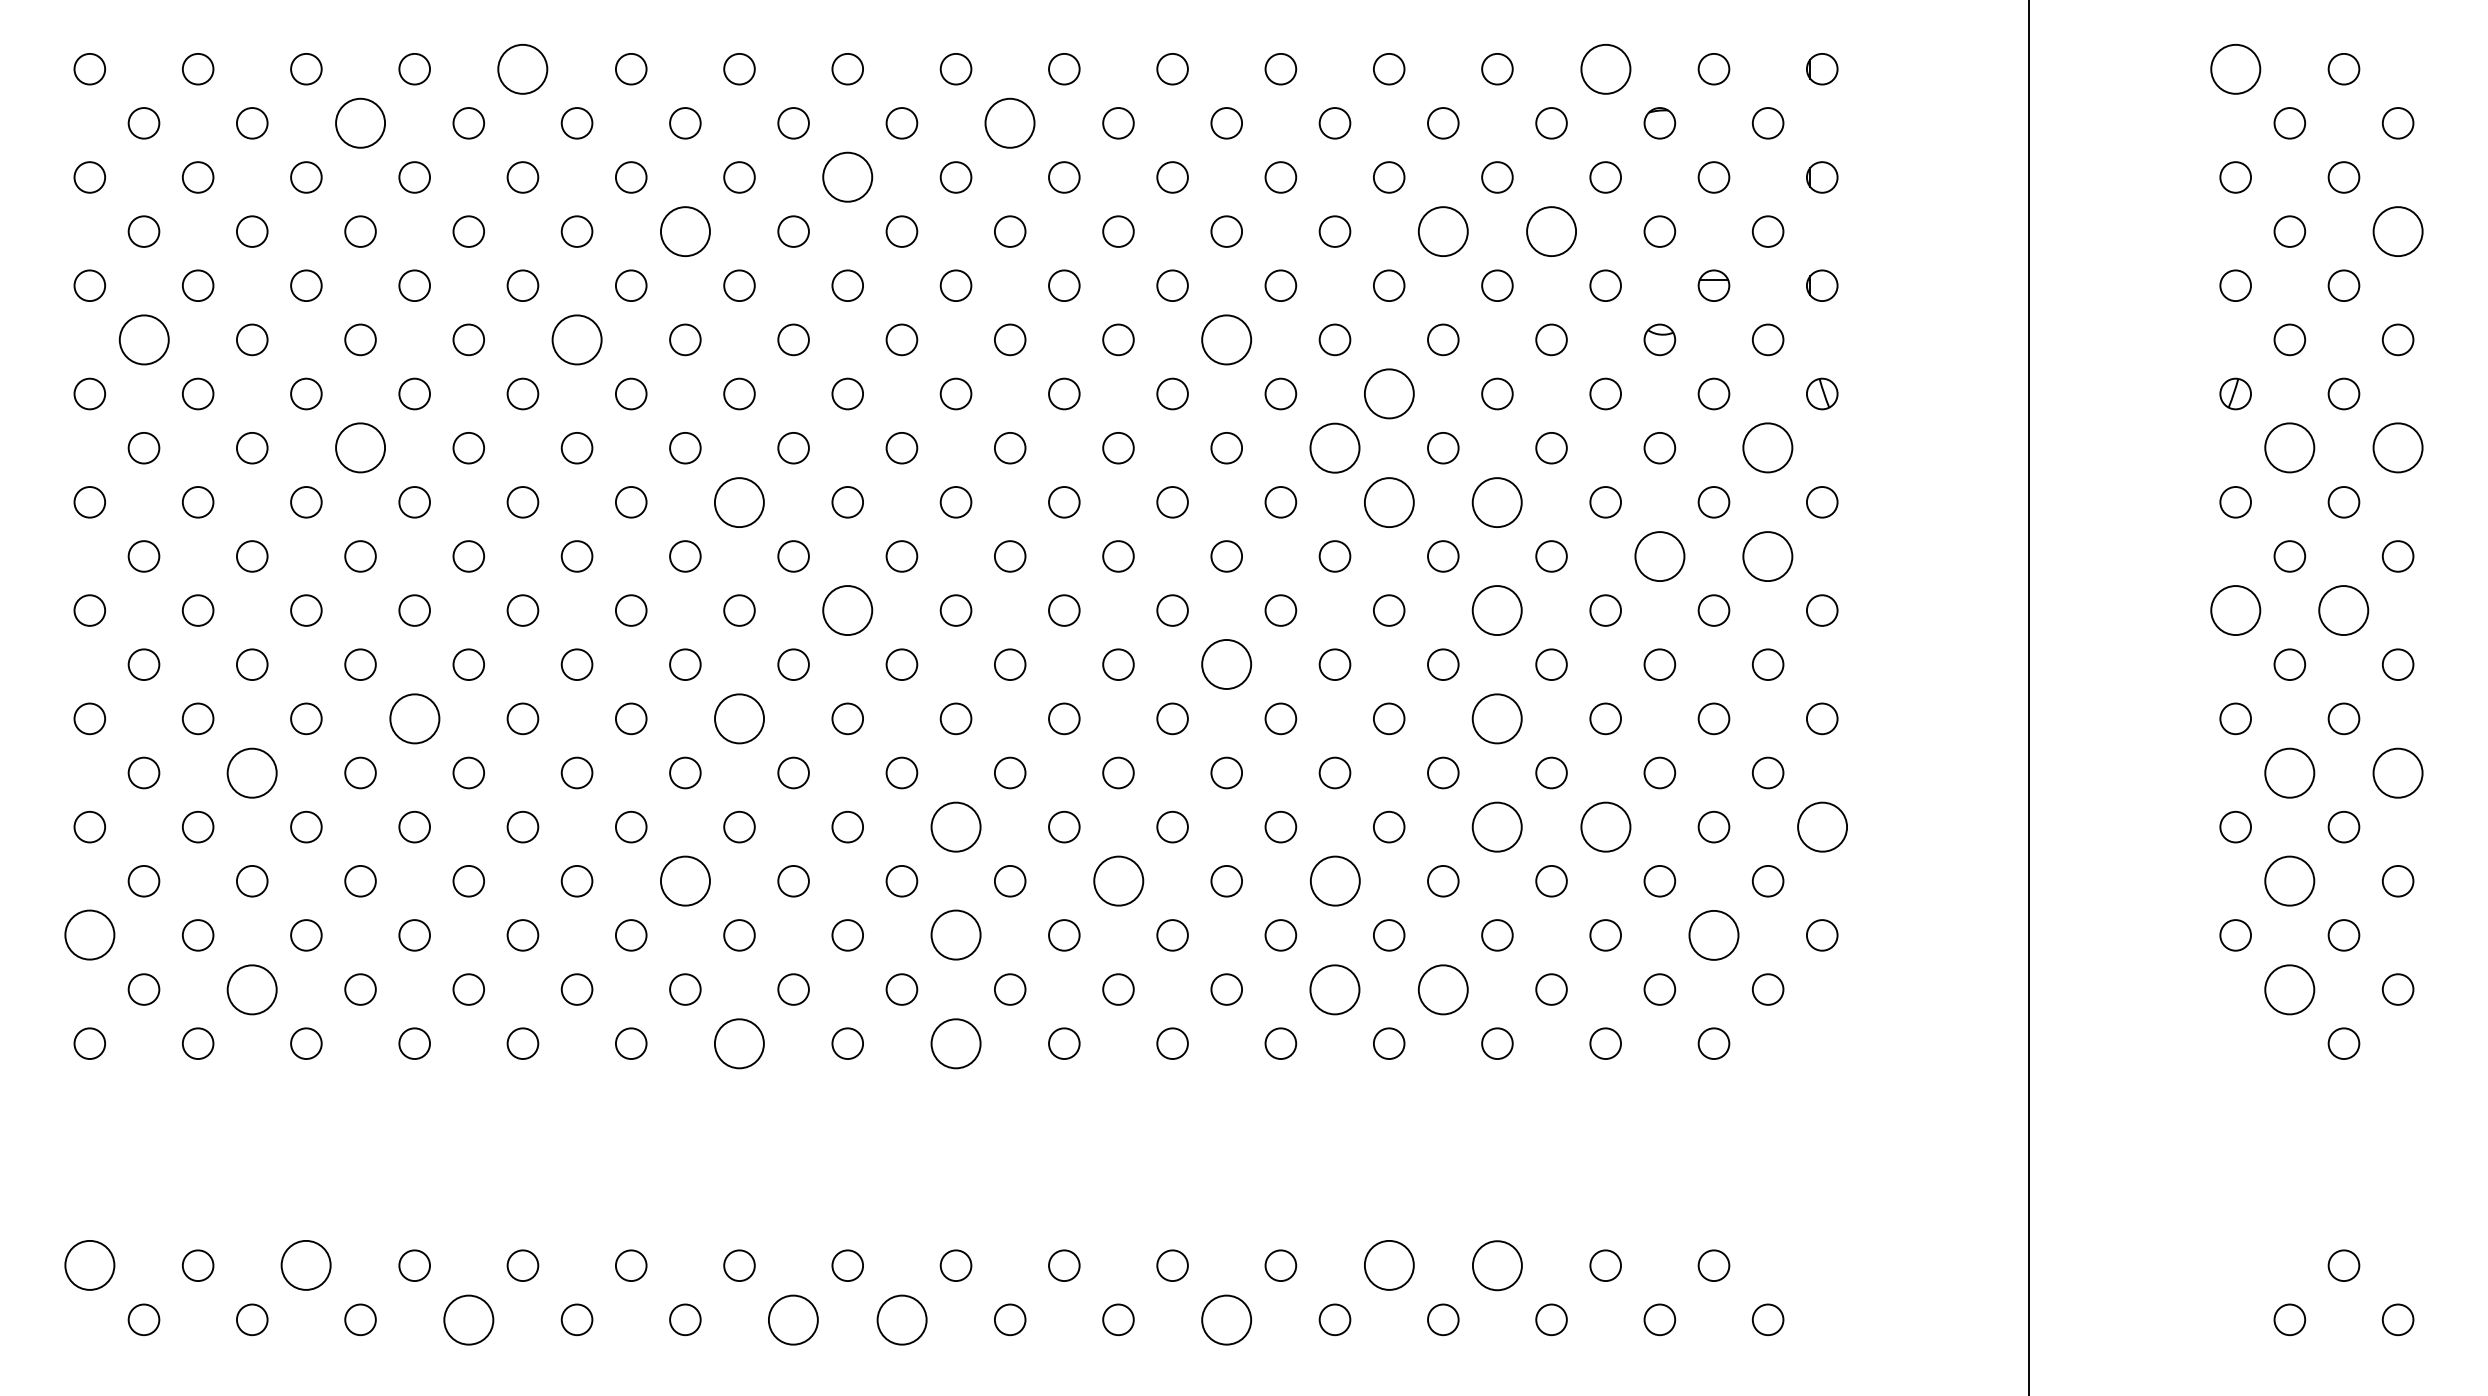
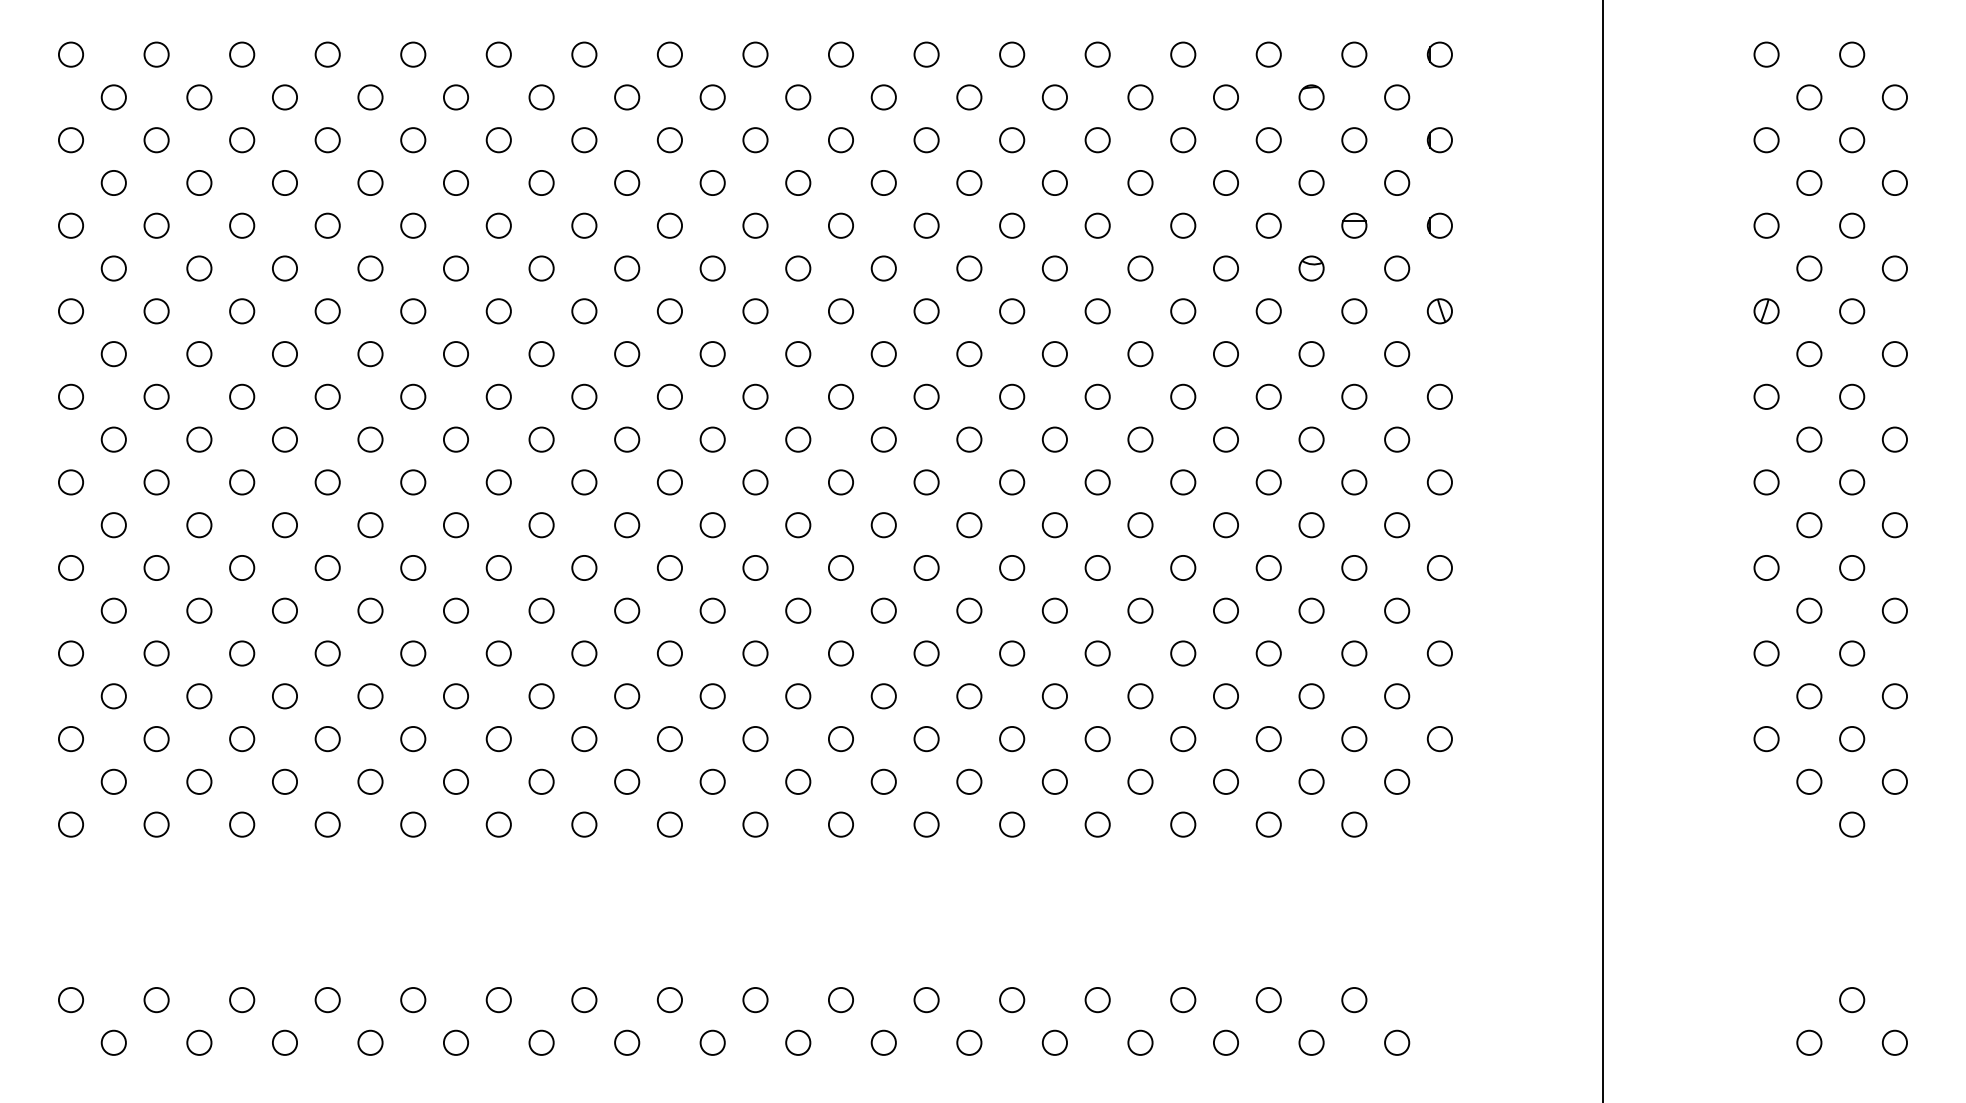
circle: (523, 68) -> (413, 54), size x0.62
circle: (1605, 68) -> (1268, 54), size x0.62
circle: (2235, 68) -> (1766, 54), size x0.62
circle: (359, 123) -> (284, 97), size x0.62
circle: (1010, 123) -> (798, 97), size x0.62
circle: (847, 177) -> (669, 140), size x0.62
circle: (685, 230) -> (541, 182), size x0.62
circle: (1443, 230) -> (1140, 182), size x0.62
circle: (1550, 230) -> (1225, 182), size x0.62
circle: (2397, 230) -> (1894, 182), size x0.62
circle: (143, 339) -> (113, 268), size x0.62
circle: (576, 339) -> (455, 268), size x0.62
circle: (1226, 339) -> (969, 268), size x0.62
circle: (1388, 394) -> (1097, 311), size x0.62
circle: (359, 448) -> (284, 354), size x0.62
circle: (1334, 448) -> (1054, 354), size x0.62
circle: (1768, 448) -> (1397, 354), size x0.62
circle: (2290, 448) -> (1809, 354), size x0.62
circle: (2397, 448) -> (1894, 354), size x0.62
circle: (739, 501) -> (584, 396), size x0.62
circle: (1388, 501) -> (1097, 396), size x0.62
circle: (1497, 501) -> (1183, 396), size x0.62
circle: (1659, 556) -> (1311, 439), size x0.62
circle: (1768, 556) -> (1397, 439), size x0.62
circle: (847, 610) -> (669, 482), size x0.62
circle: (1497, 610) -> (1183, 482), size x0.62
circle: (2235, 610) -> (1766, 482), size x0.62
circle: (2344, 610) -> (1852, 482), size x0.62
circle: (1226, 665) -> (969, 525), size x0.62
circle: (414, 718) -> (327, 567), size x0.62
circle: (739, 718) -> (584, 567), size x0.62
circle: (1497, 718) -> (1183, 567), size x0.62
circle: (252, 772) -> (199, 610), size x0.62
circle: (2290, 772) -> (1809, 610), size x0.62
circle: (2397, 772) -> (1894, 610), size x0.62
circle: (956, 827) -> (755, 653), size x0.62
circle: (1497, 827) -> (1183, 653), size x0.62
circle: (1605, 827) -> (1268, 653), size x0.62
circle: (1821, 827) -> (1439, 653), size x0.62
circle: (685, 881) -> (541, 696), size x0.62
circle: (1118, 881) -> (883, 696), size x0.62
circle: (1334, 881) -> (1054, 696), size x0.62
circle: (2290, 881) -> (1809, 696), size x0.62
circle: (1714, 934) -> (1354, 738), size x0.62
circle: (89, 935) -> (70, 739), size x0.62
circle: (956, 935) -> (755, 739), size x0.62
circle: (252, 989) -> (199, 781), size x0.62
circle: (1334, 989) -> (1054, 781), size x0.62
circle: (1443, 989) -> (1140, 781), size x0.62
circle: (2290, 989) -> (1809, 781), size x0.62
circle: (739, 1043) -> (584, 824), size x0.62
circle: (956, 1043) -> (755, 824), size x0.62
circle: (1497, 1264) -> (1183, 999), size x0.62
circle: (89, 1266) -> (70, 1000), size x0.62
circle: (306, 1266) -> (242, 1000), size x0.62
circle: (1388, 1266) -> (1097, 1000), size x0.62
circle: (468, 1319) -> (370, 1042), size x0.62
circle: (794, 1319) -> (627, 1042), size x0.62
circle: (901, 1319) -> (712, 1042), size x0.62
circle: (1226, 1319) -> (969, 1042), size x0.62

